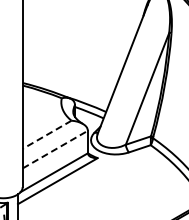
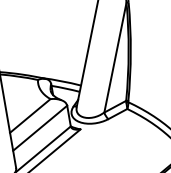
line: (46, 135) -> (29, 116), dashed -> solid
line: (55, 149) -> (40, 128), dashed -> solid

